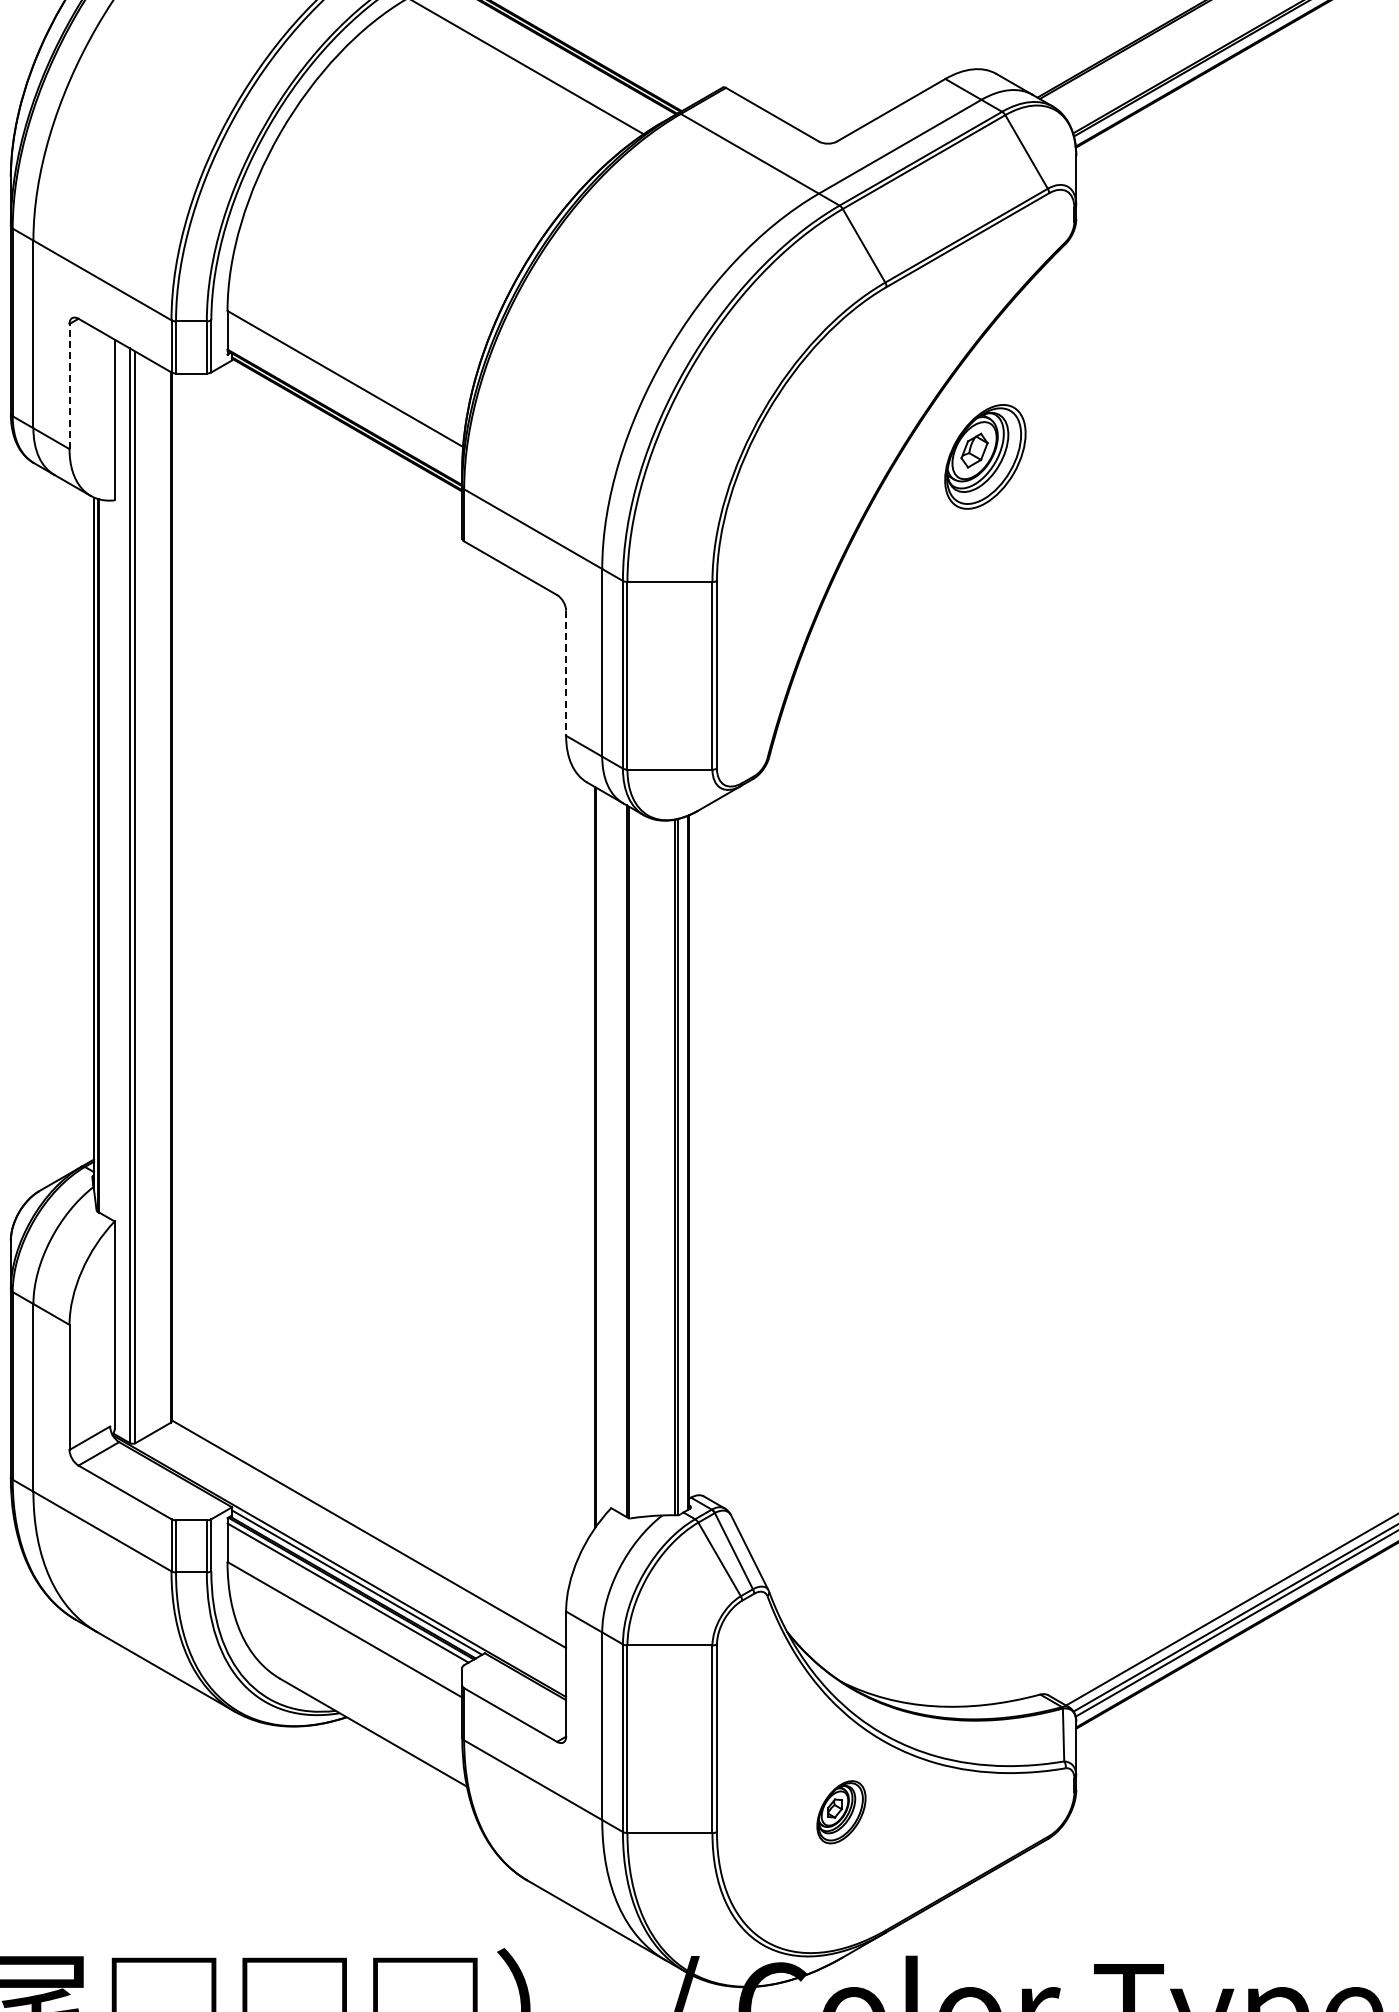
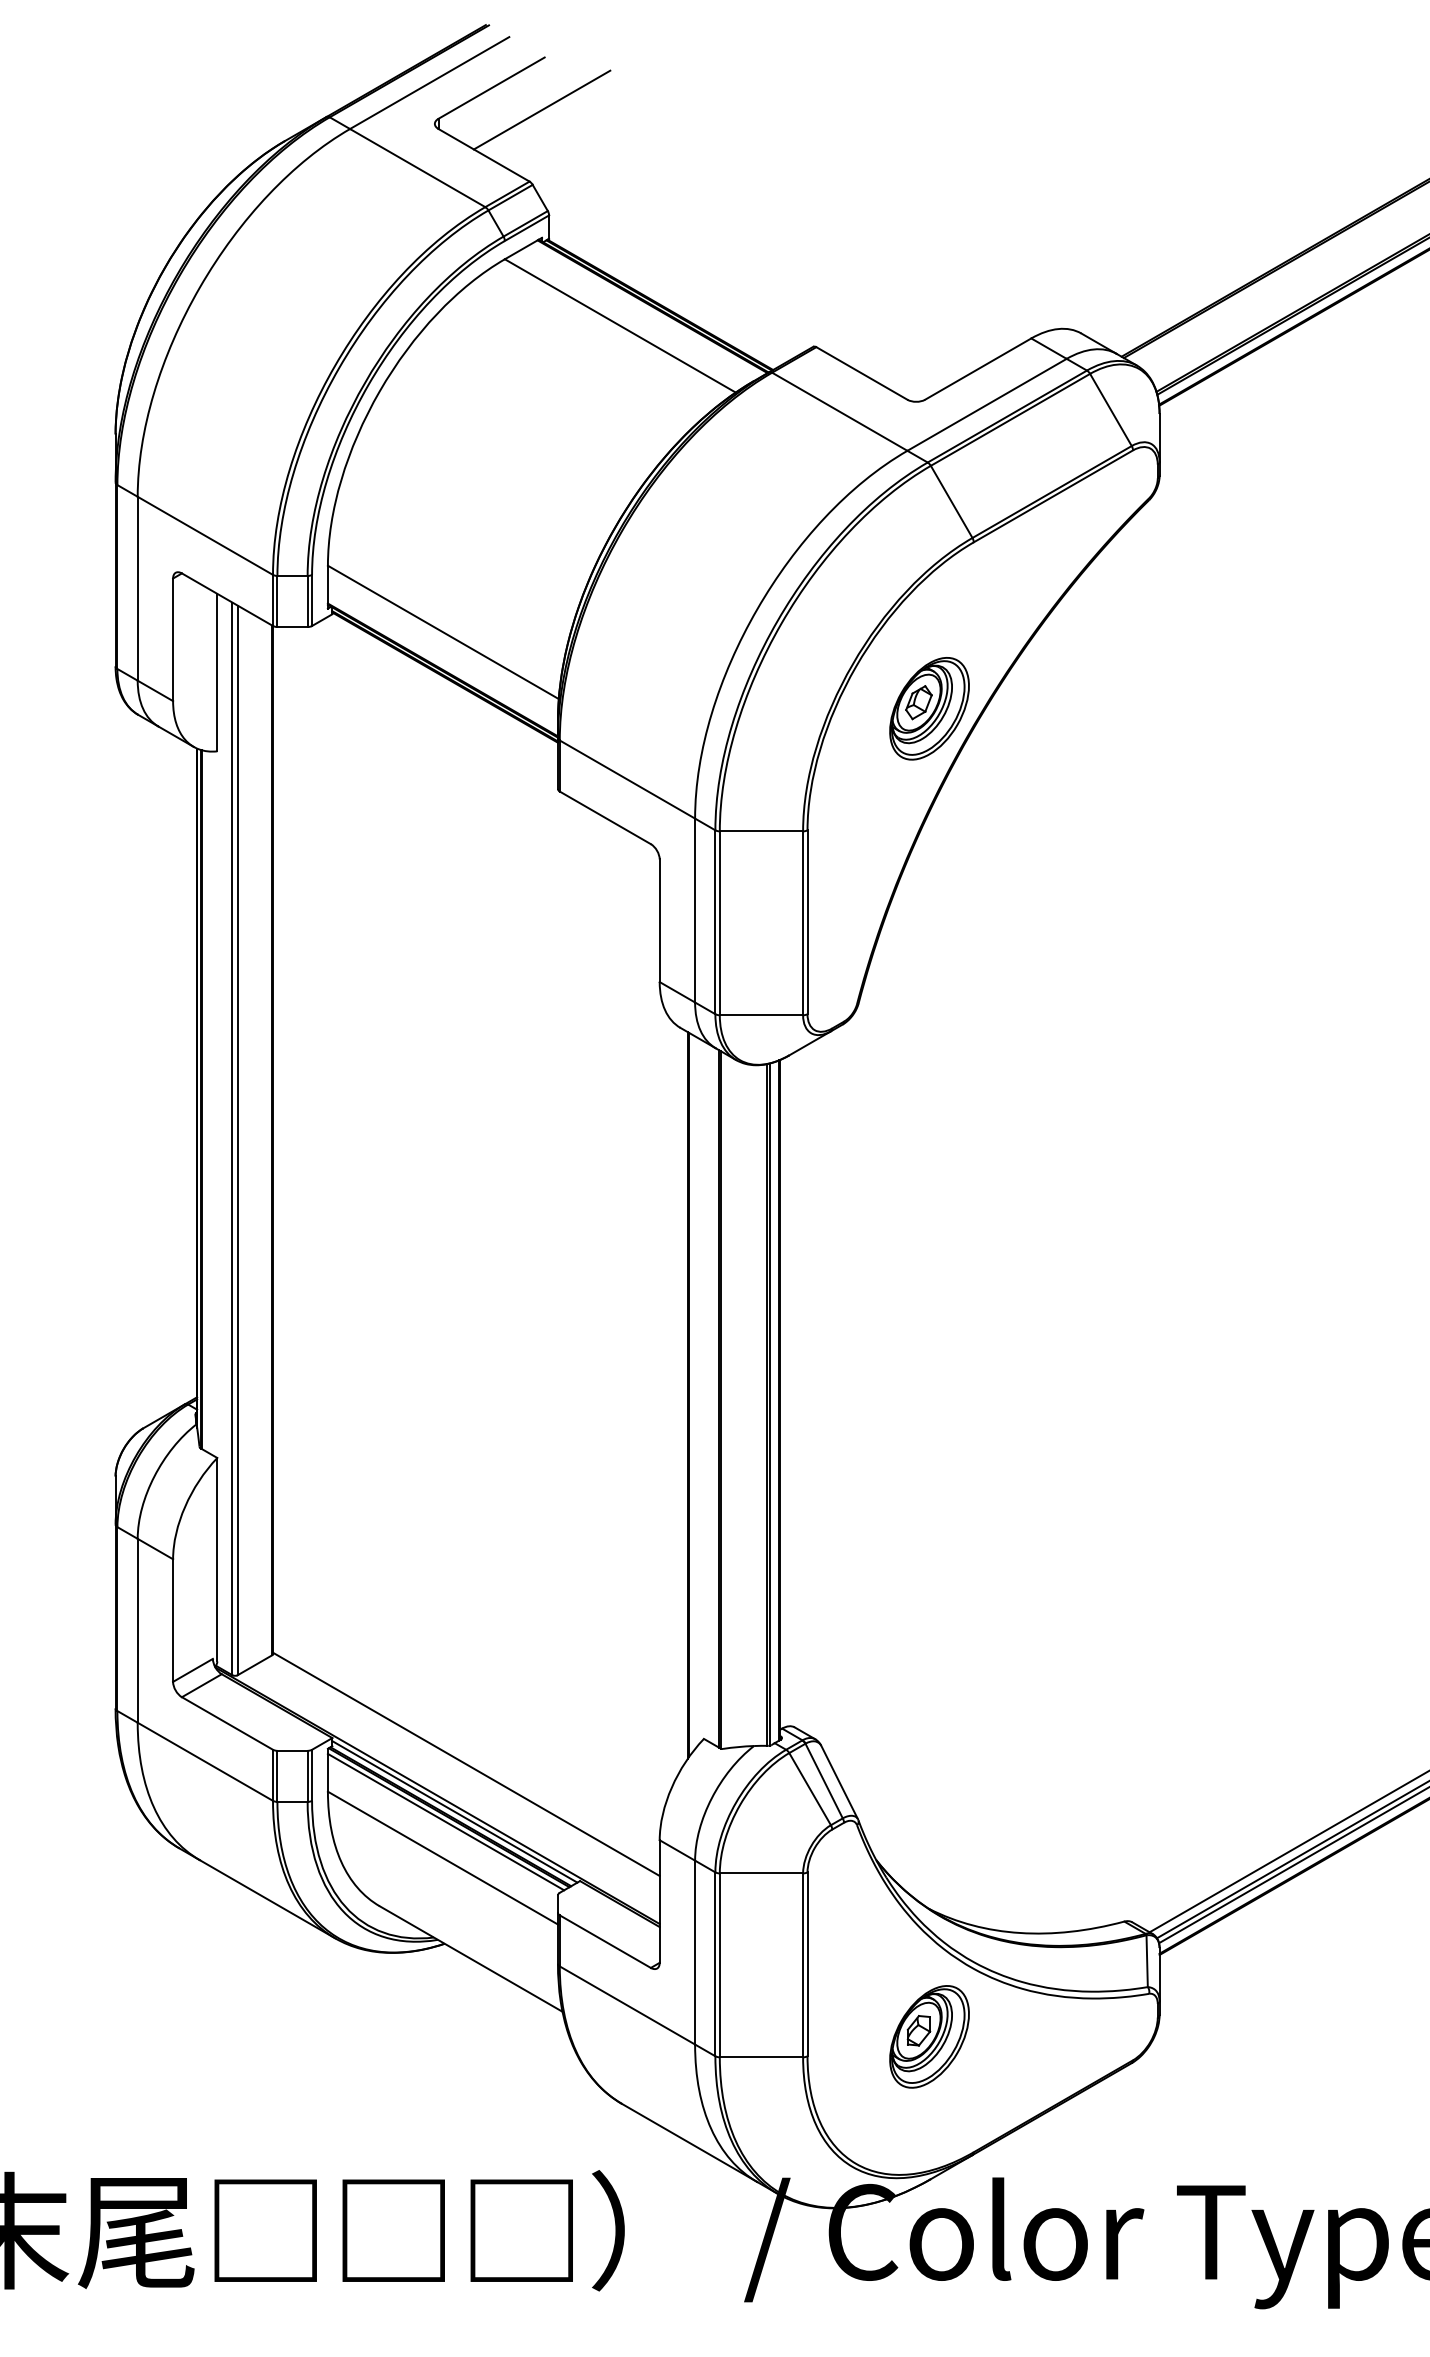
line: (69, 386) -> (173, 639), dashed -> solid
part: (985, 456) -> (929, 708), moved
line: (565, 674) -> (659, 921), dashed -> solid
part: (841, 1811) -> (929, 2036), size x1.67

